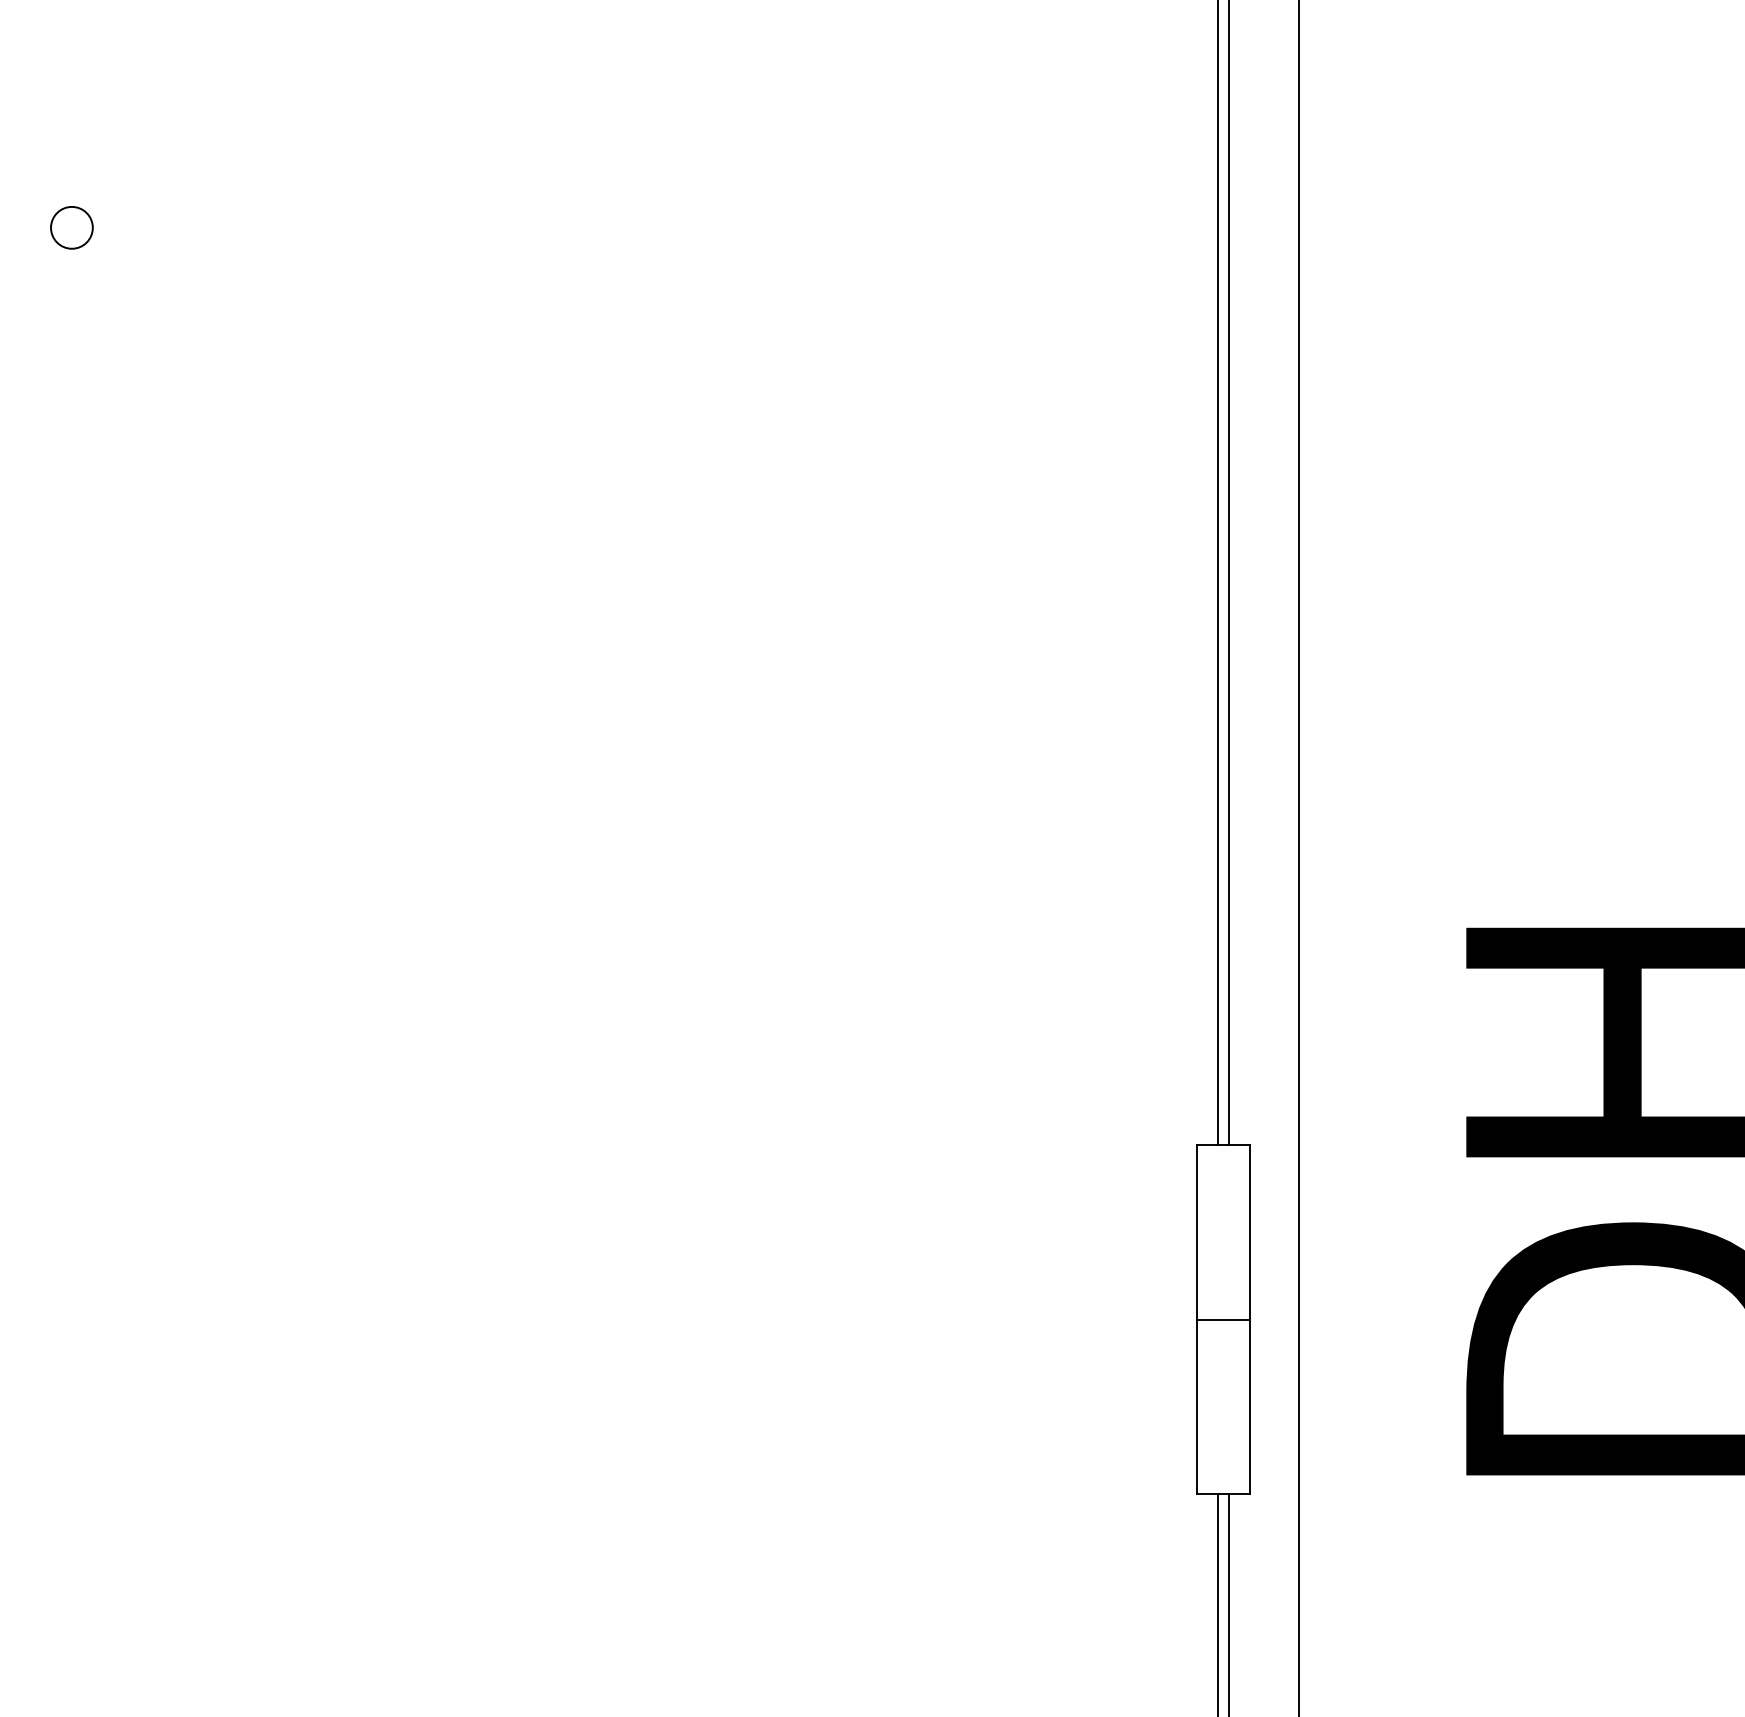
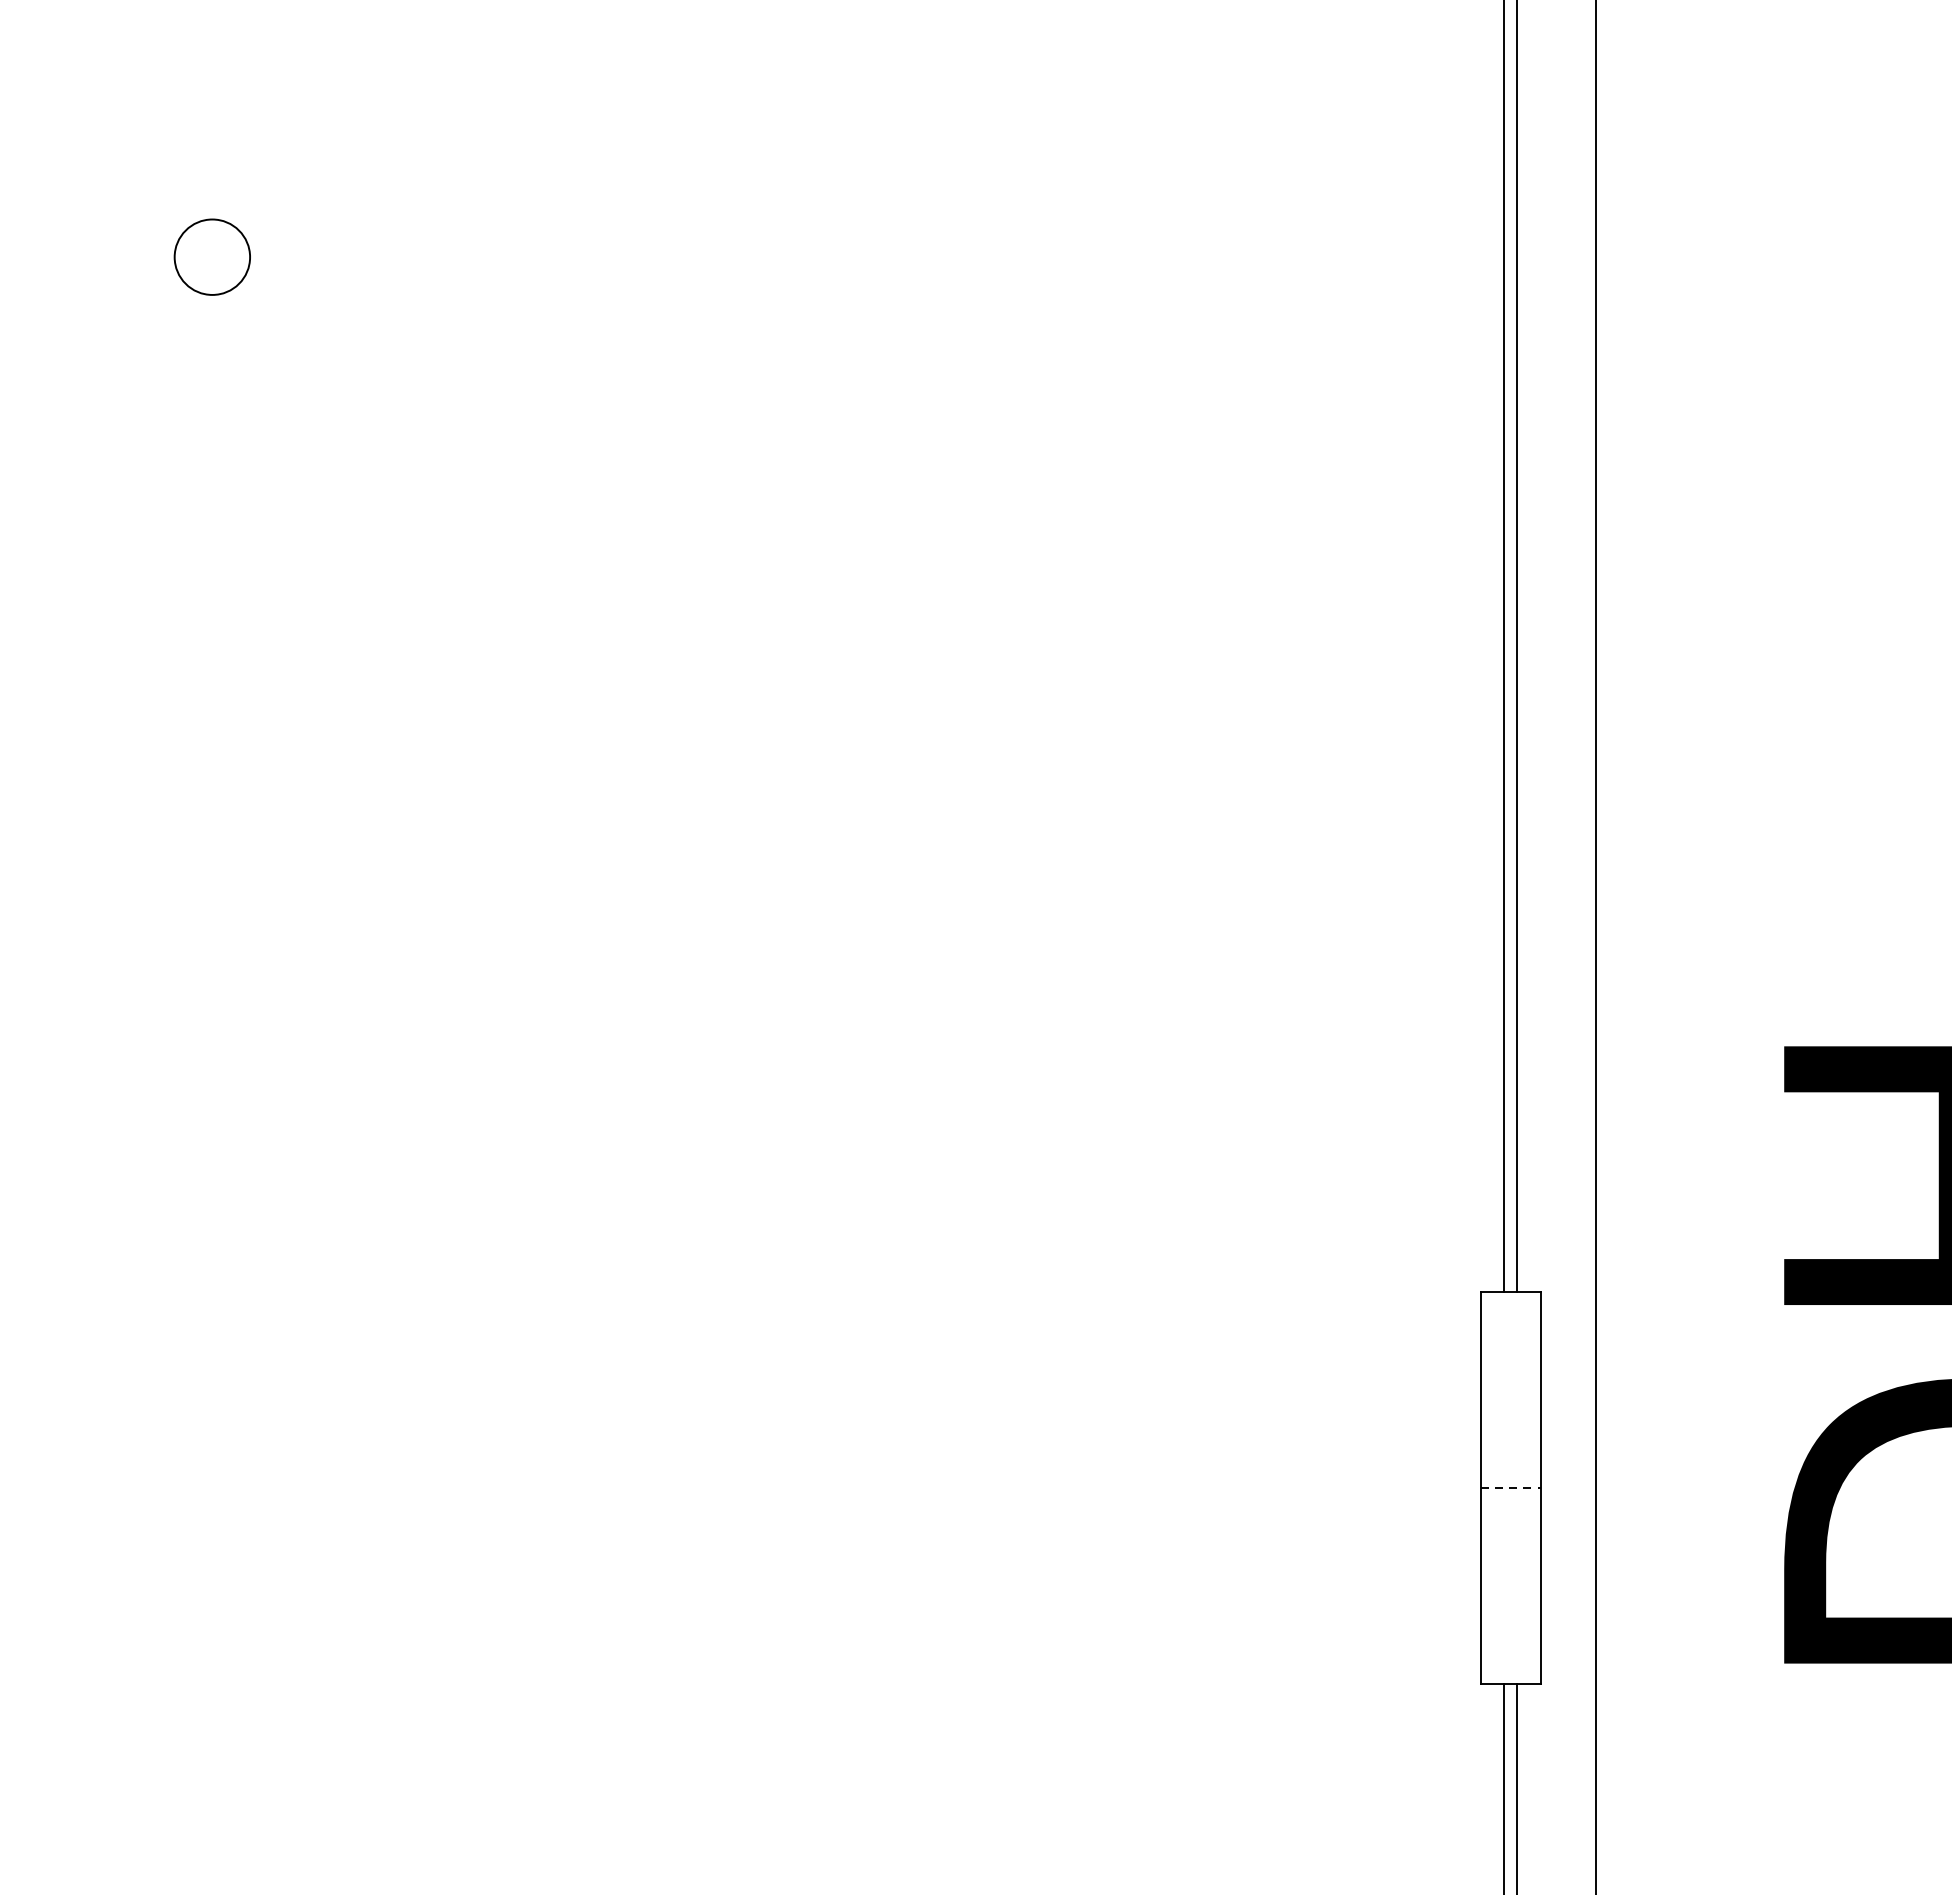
circle: (71, 227) -> (211, 256), size x1.6
line: (1224, 1319) -> (1511, 1487), solid -> dashed

